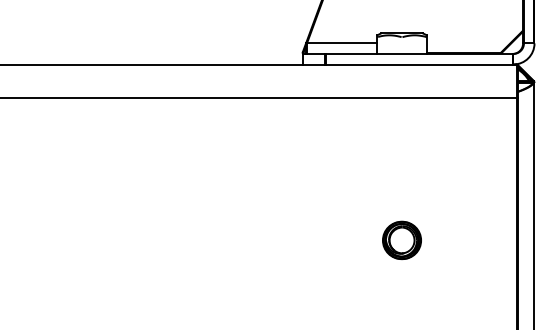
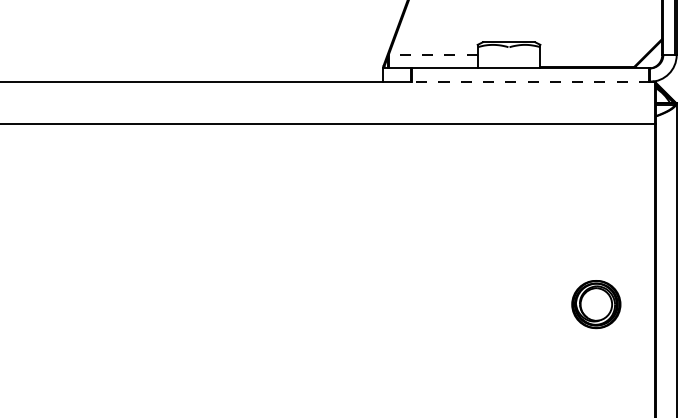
line: (341, 43) -> (432, 55), solid -> dashed
line: (418, 64) -> (529, 81), solid -> dashed
part: (401, 239) -> (595, 303), moved

